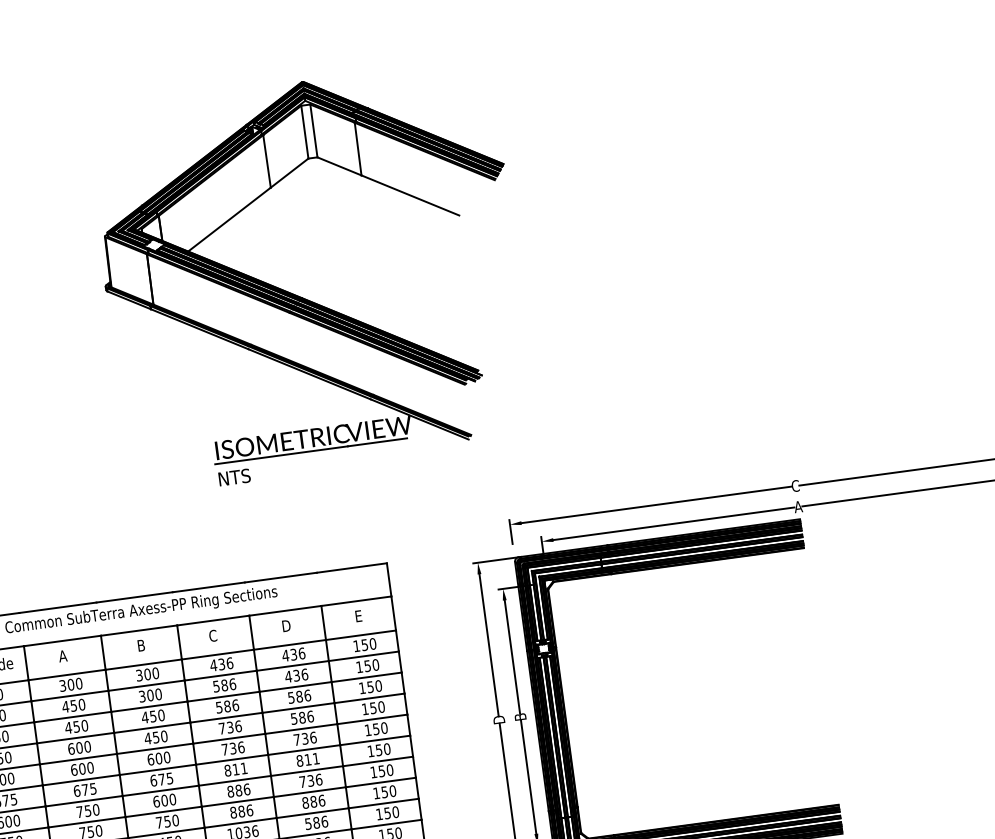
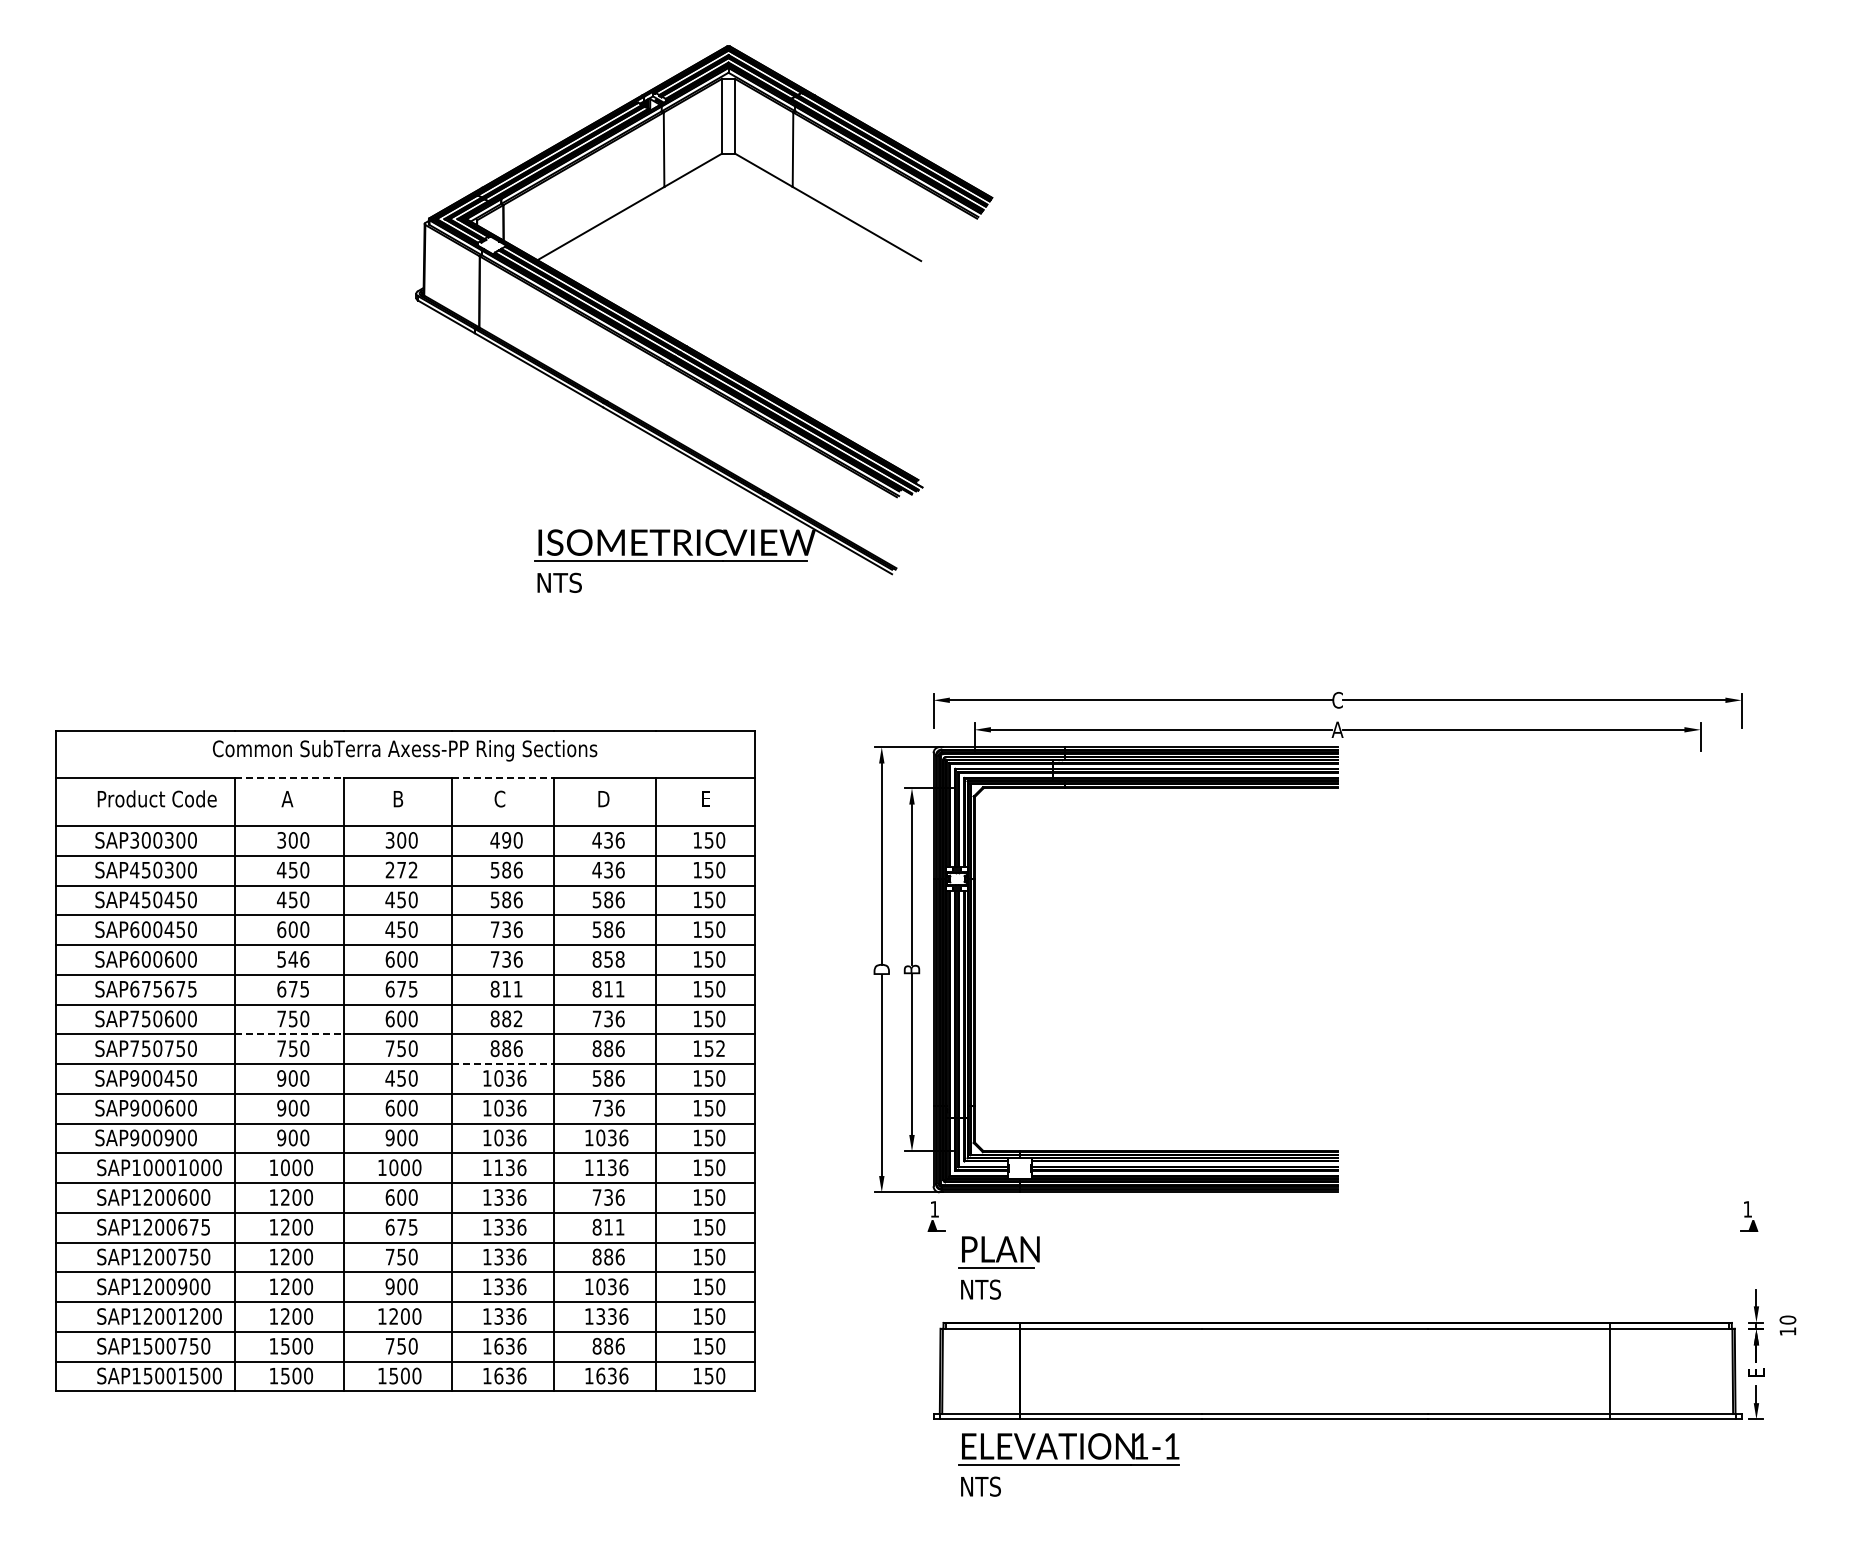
line: (213, 620) -> (503, 777), solid -> dashed
line: (62, 640) -> (289, 777), solid -> dashed
text: (225, 663) -> (512, 840), 436 -> 490
text: (150, 695) -> (401, 869), 300 -> 272
text: (305, 738) -> (608, 959), 736 -> 858
text: (82, 768) -> (293, 959), 600 -> 546
text: (246, 789) -> (517, 1018), 886 -> 882
text: (392, 791) -> (720, 1048), 150 -> 152
line: (86, 822) -> (289, 1034), solid -> dashed
line: (240, 823) -> (503, 1064), solid -> dashed

